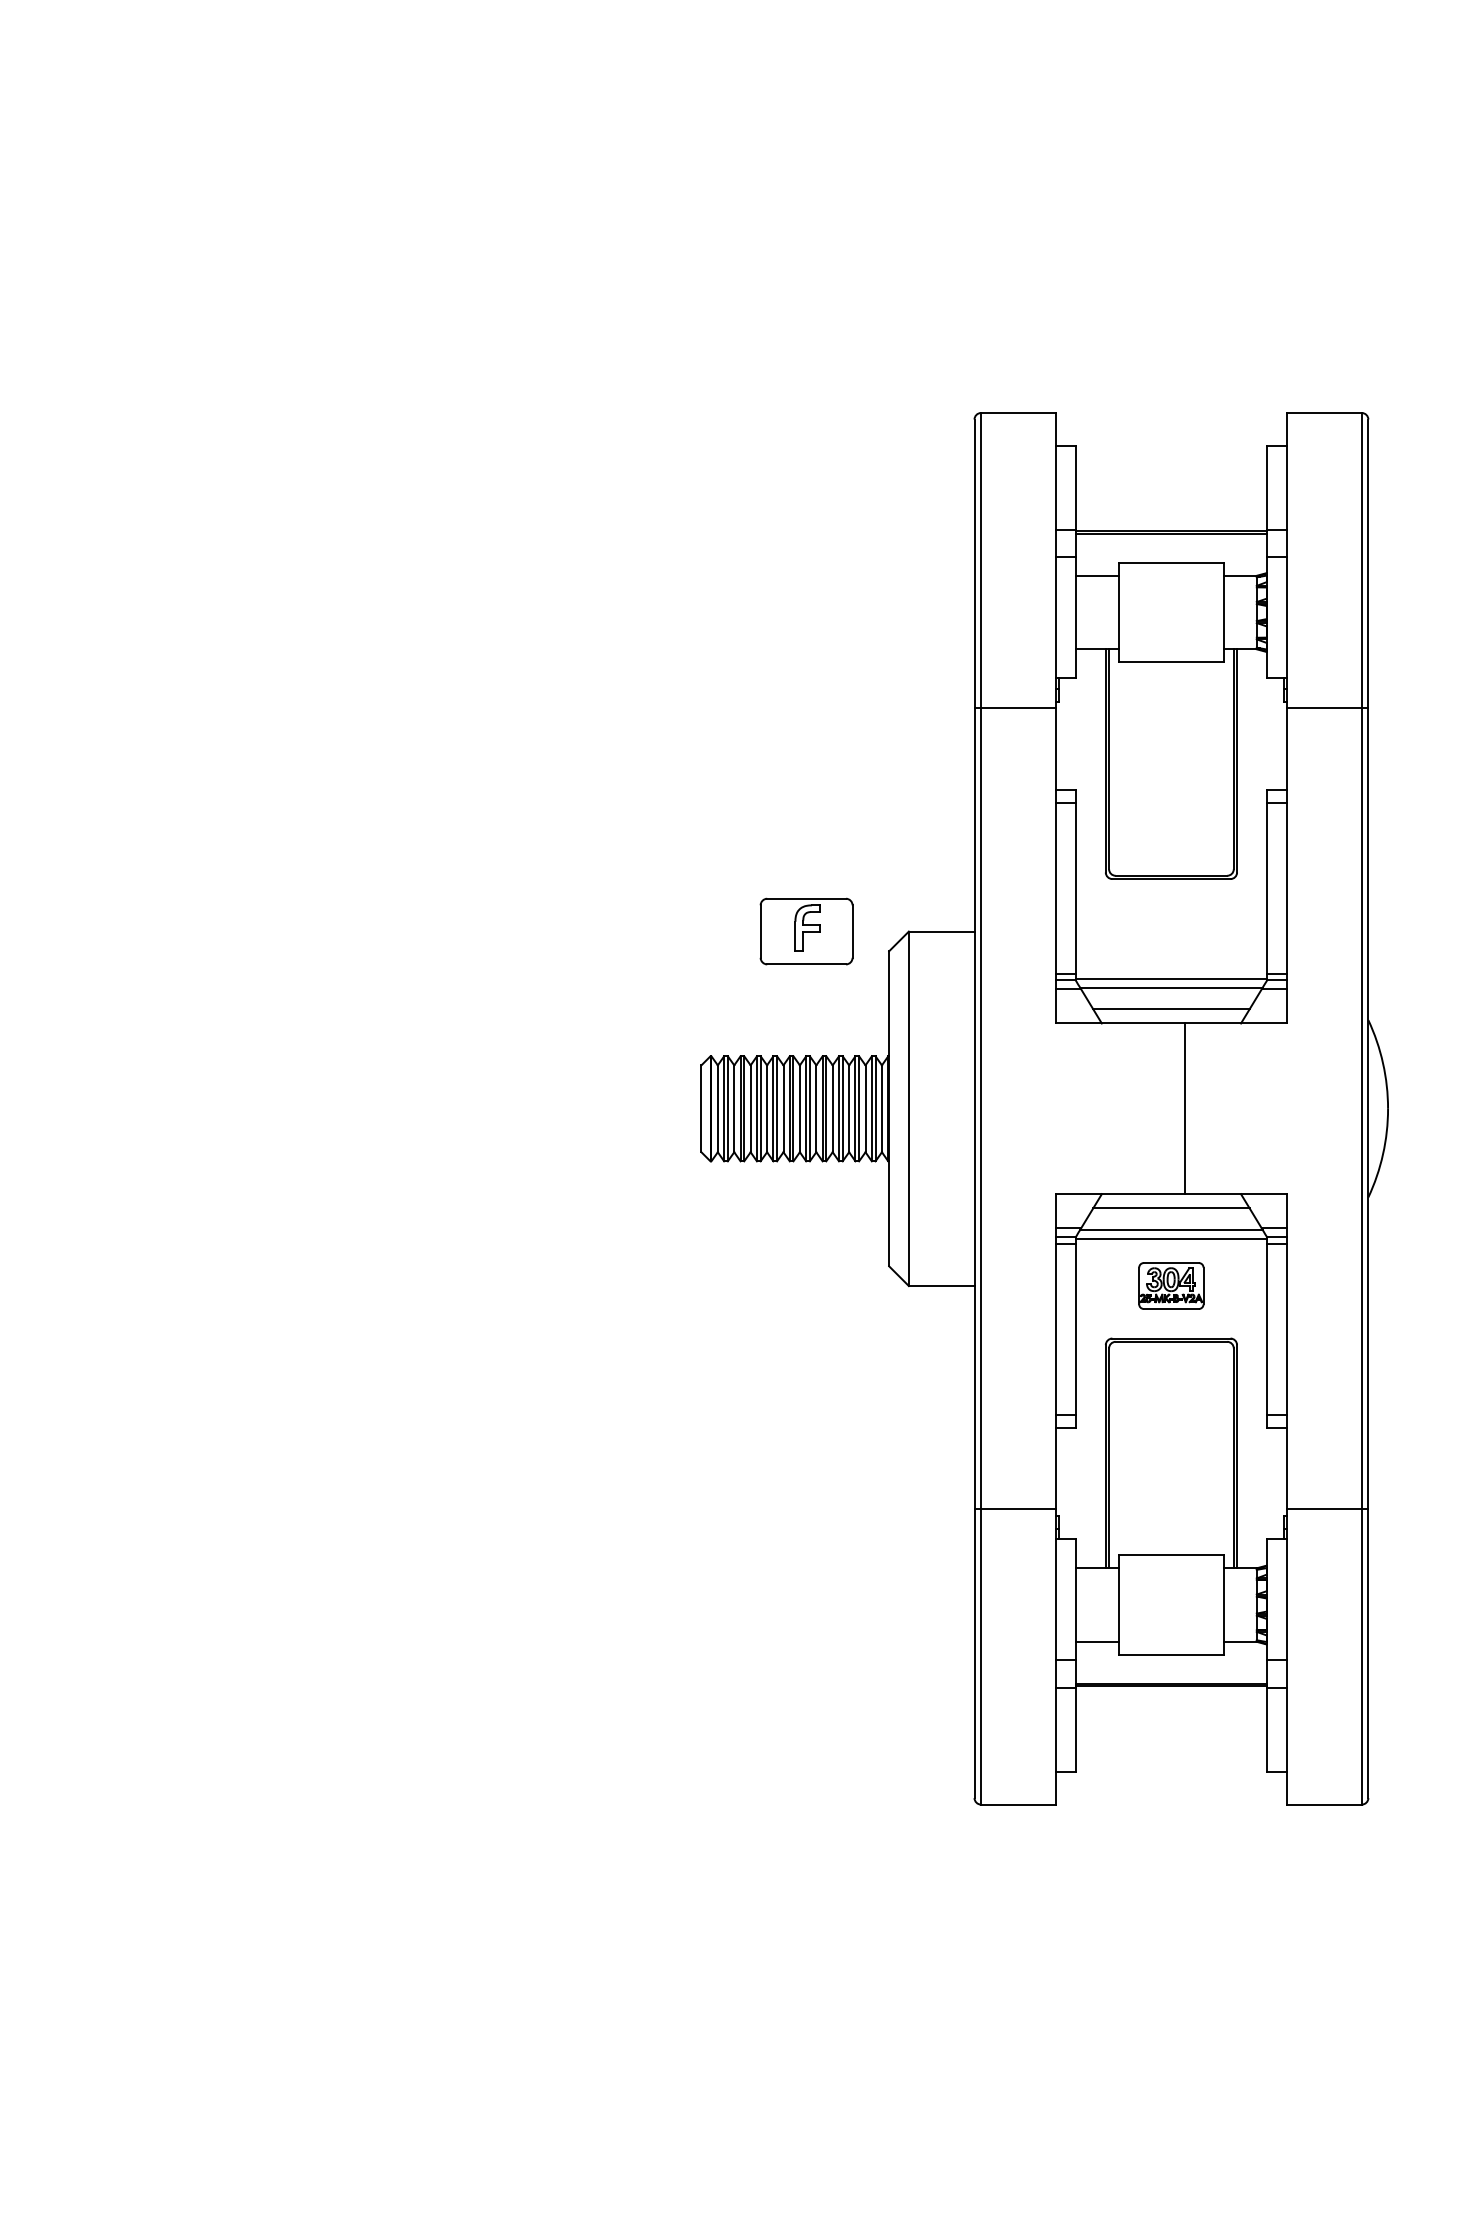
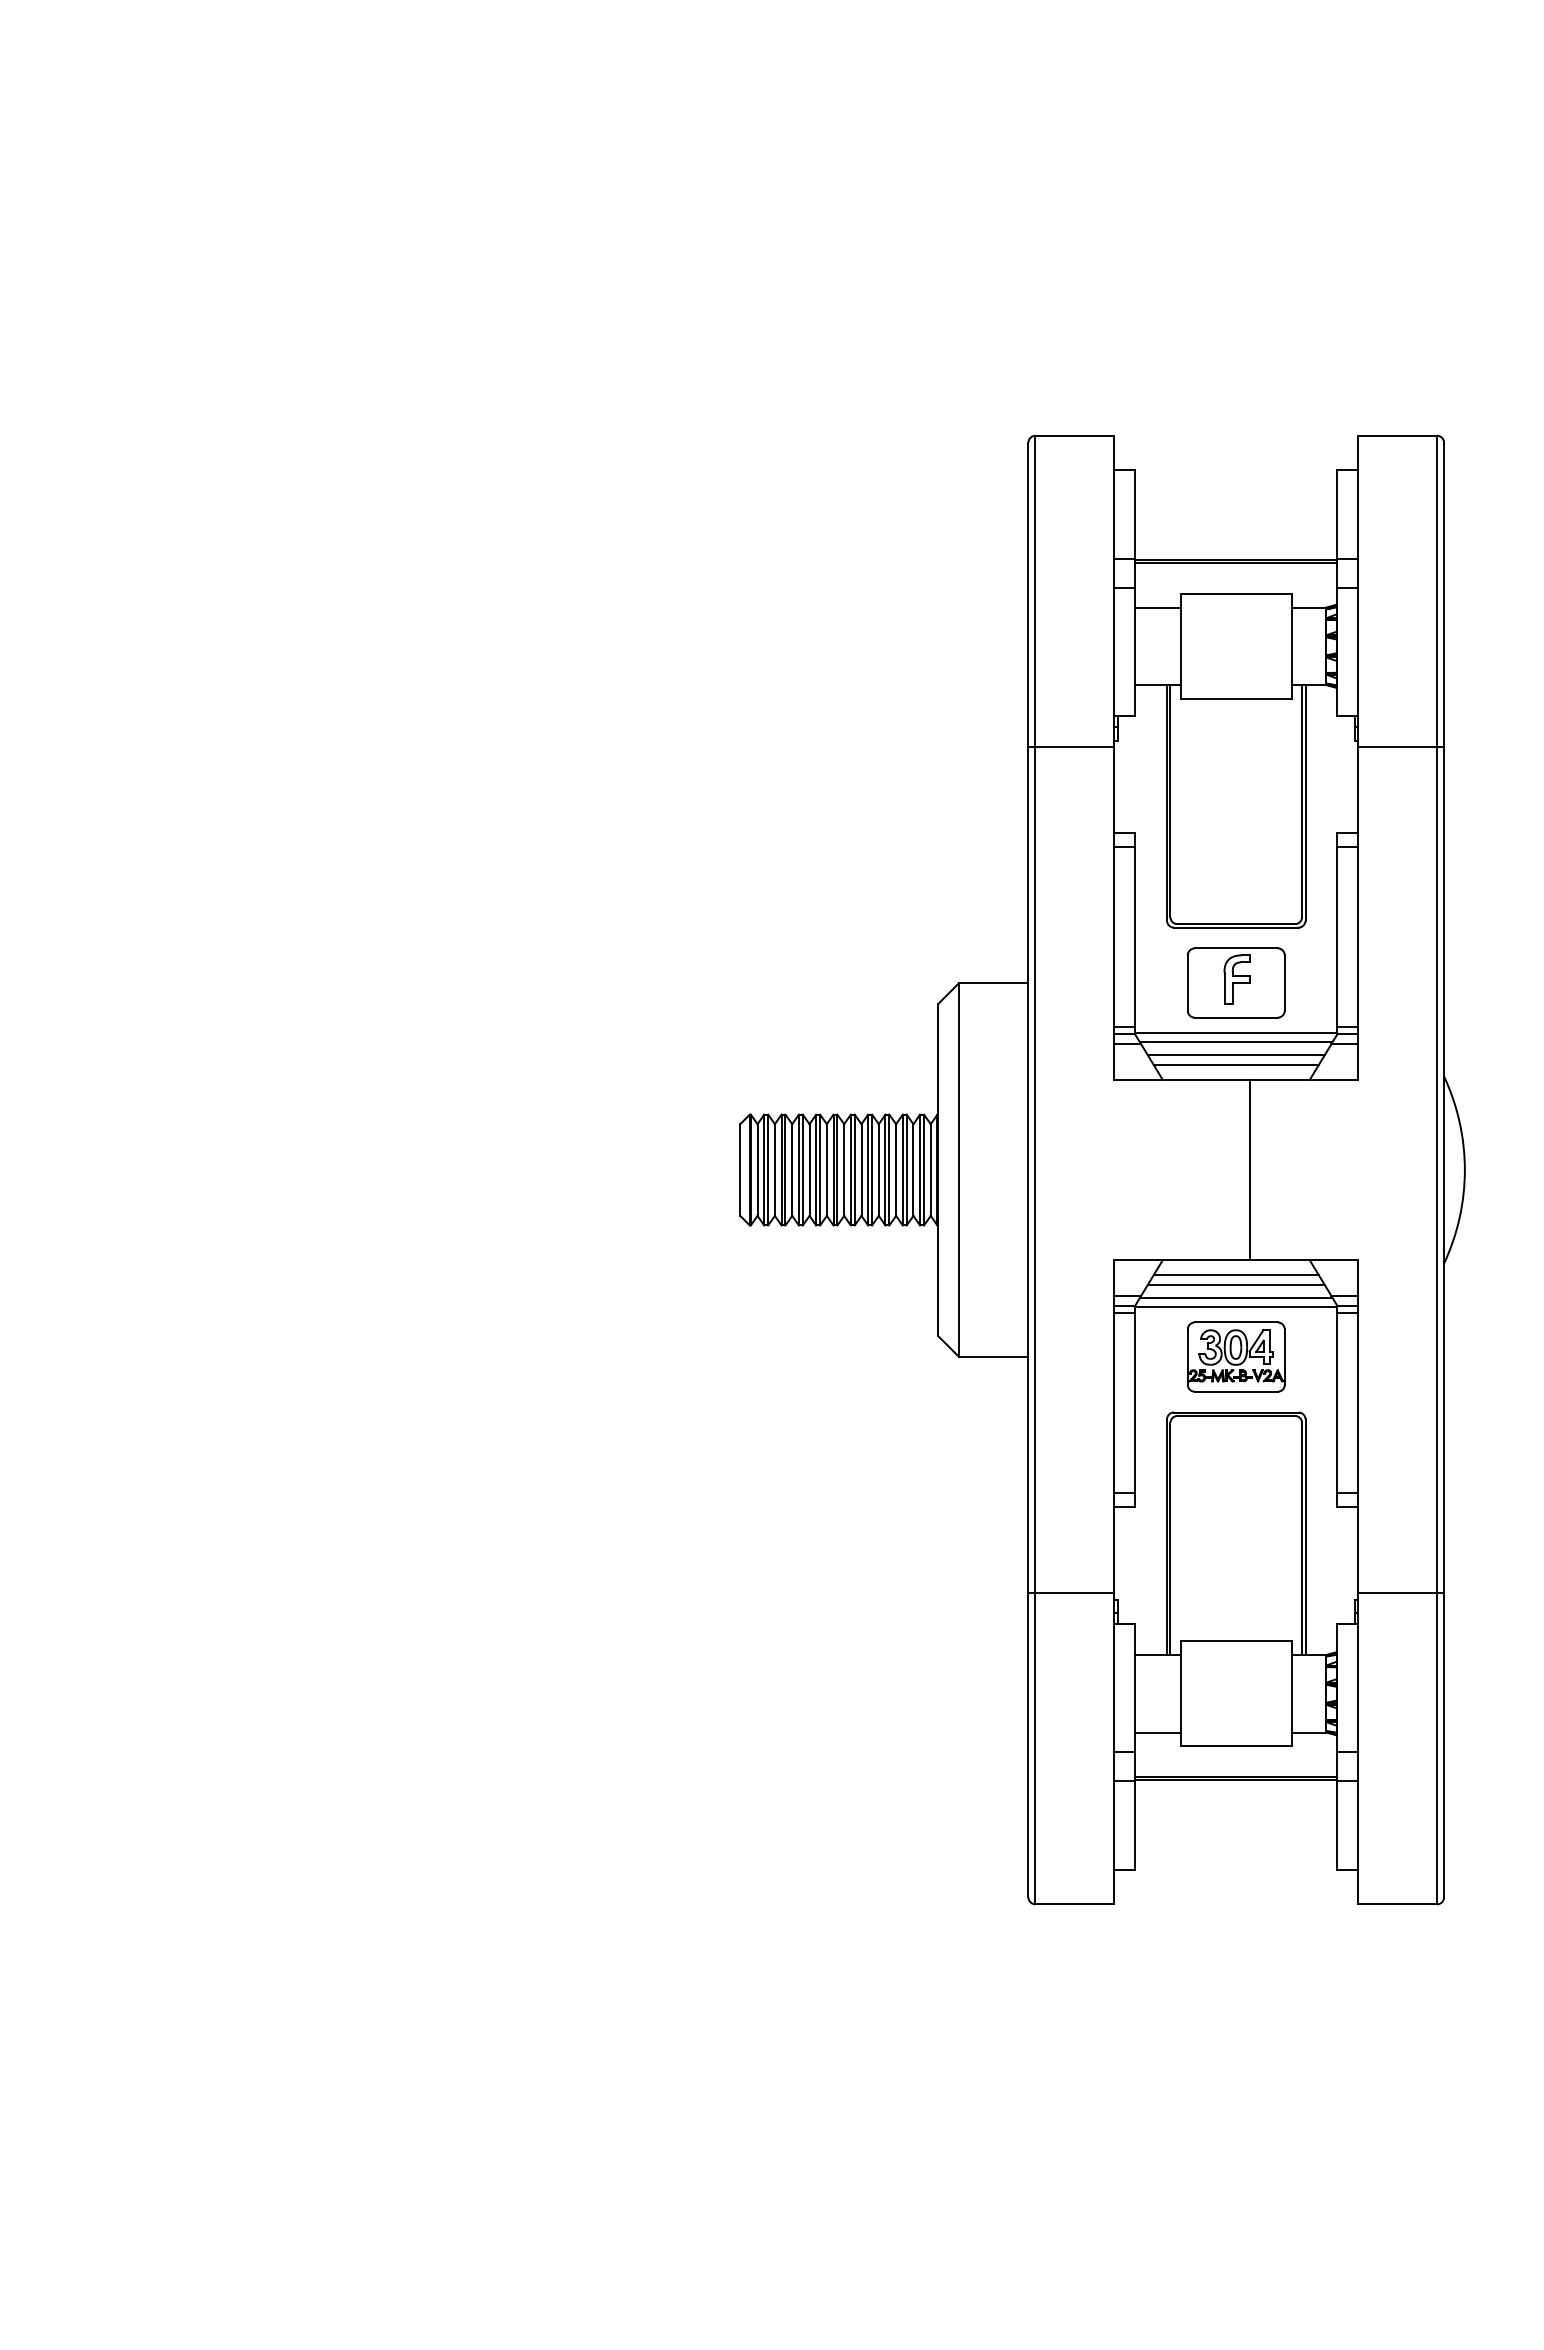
part: (806, 931) -> (1236, 982), moved
line: (1170, 1000) -> (1235, 1055), added
line: (1170, 1217) -> (1235, 1284), added
part: (1170, 1285) -> (1235, 1356), size x1.43

